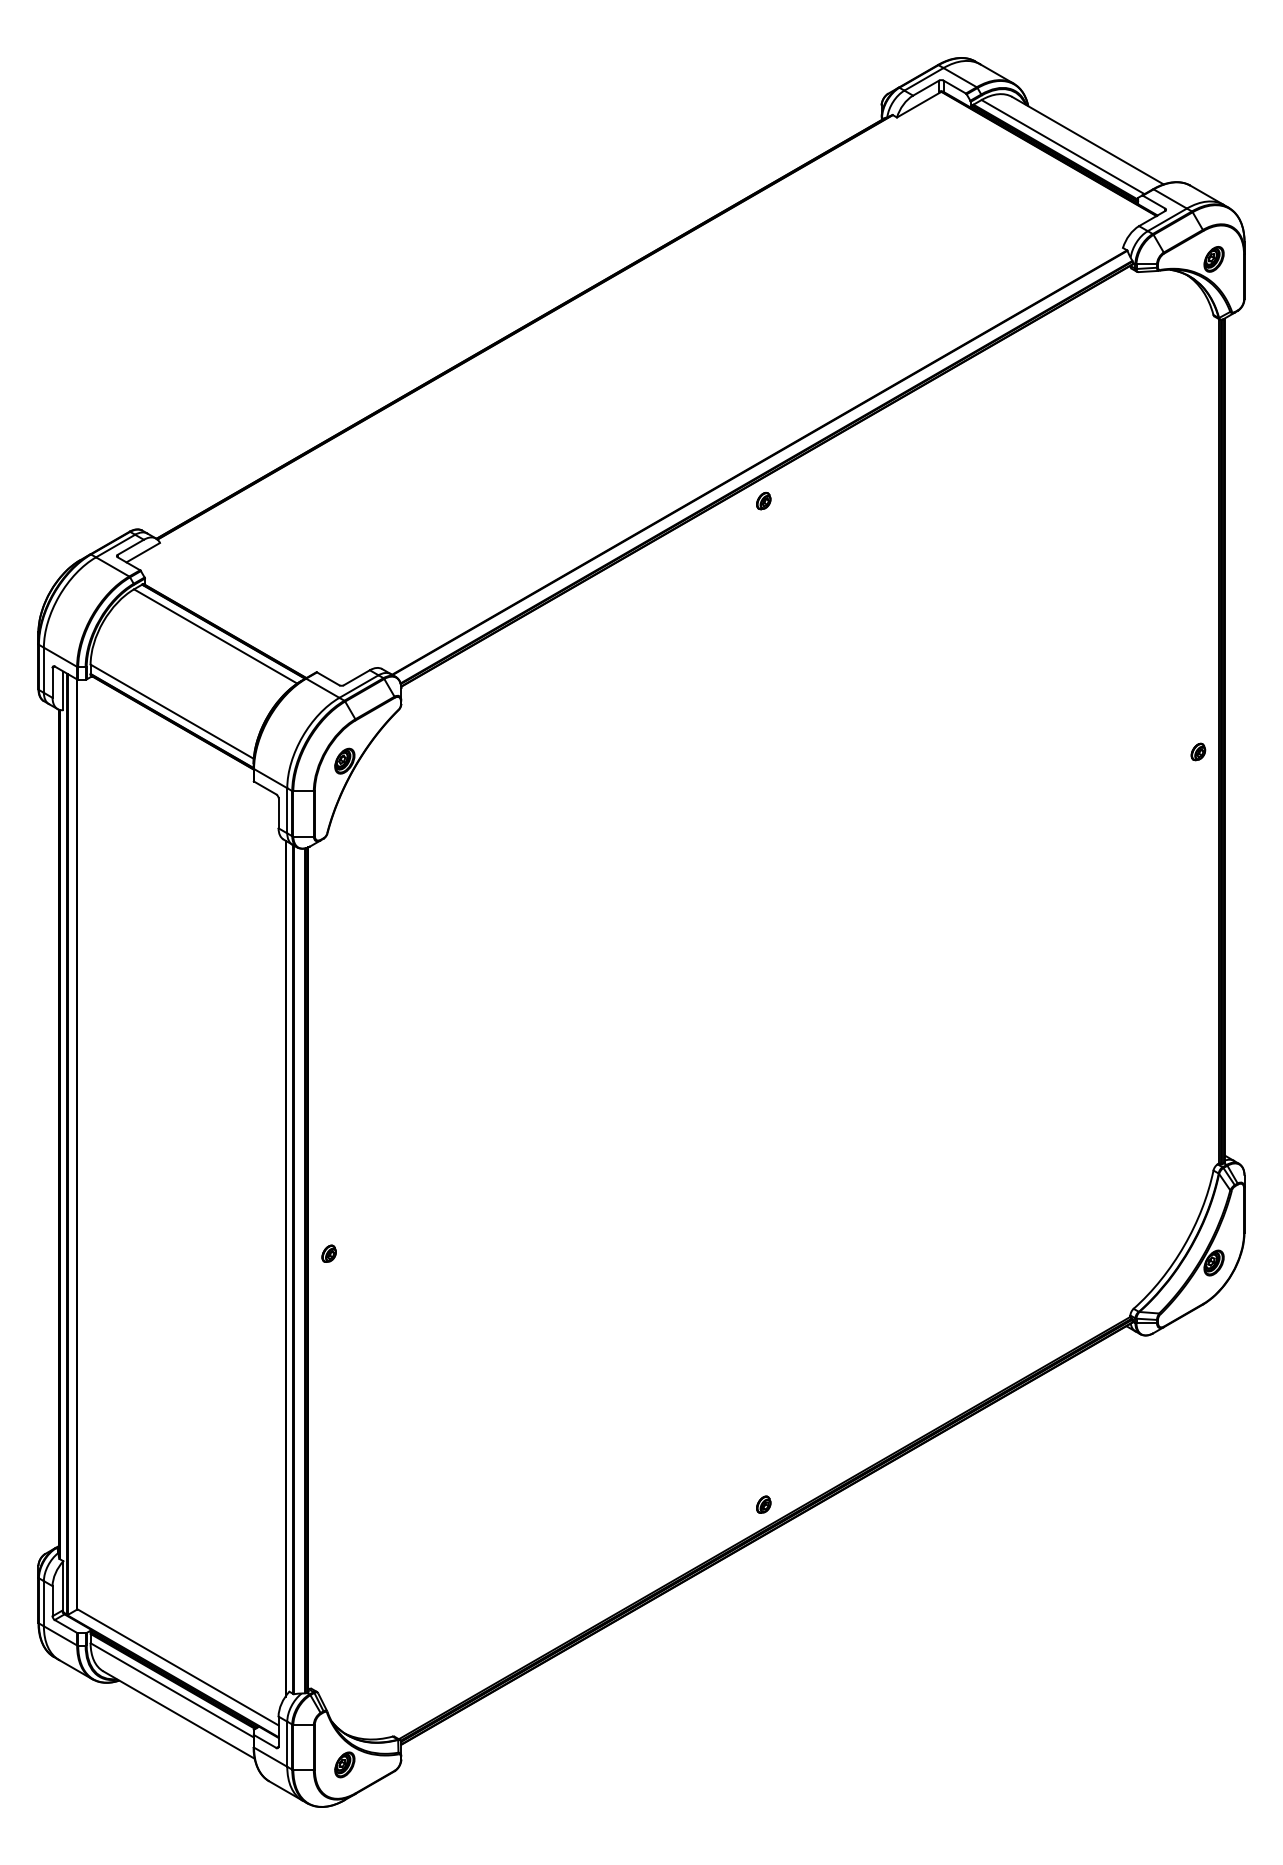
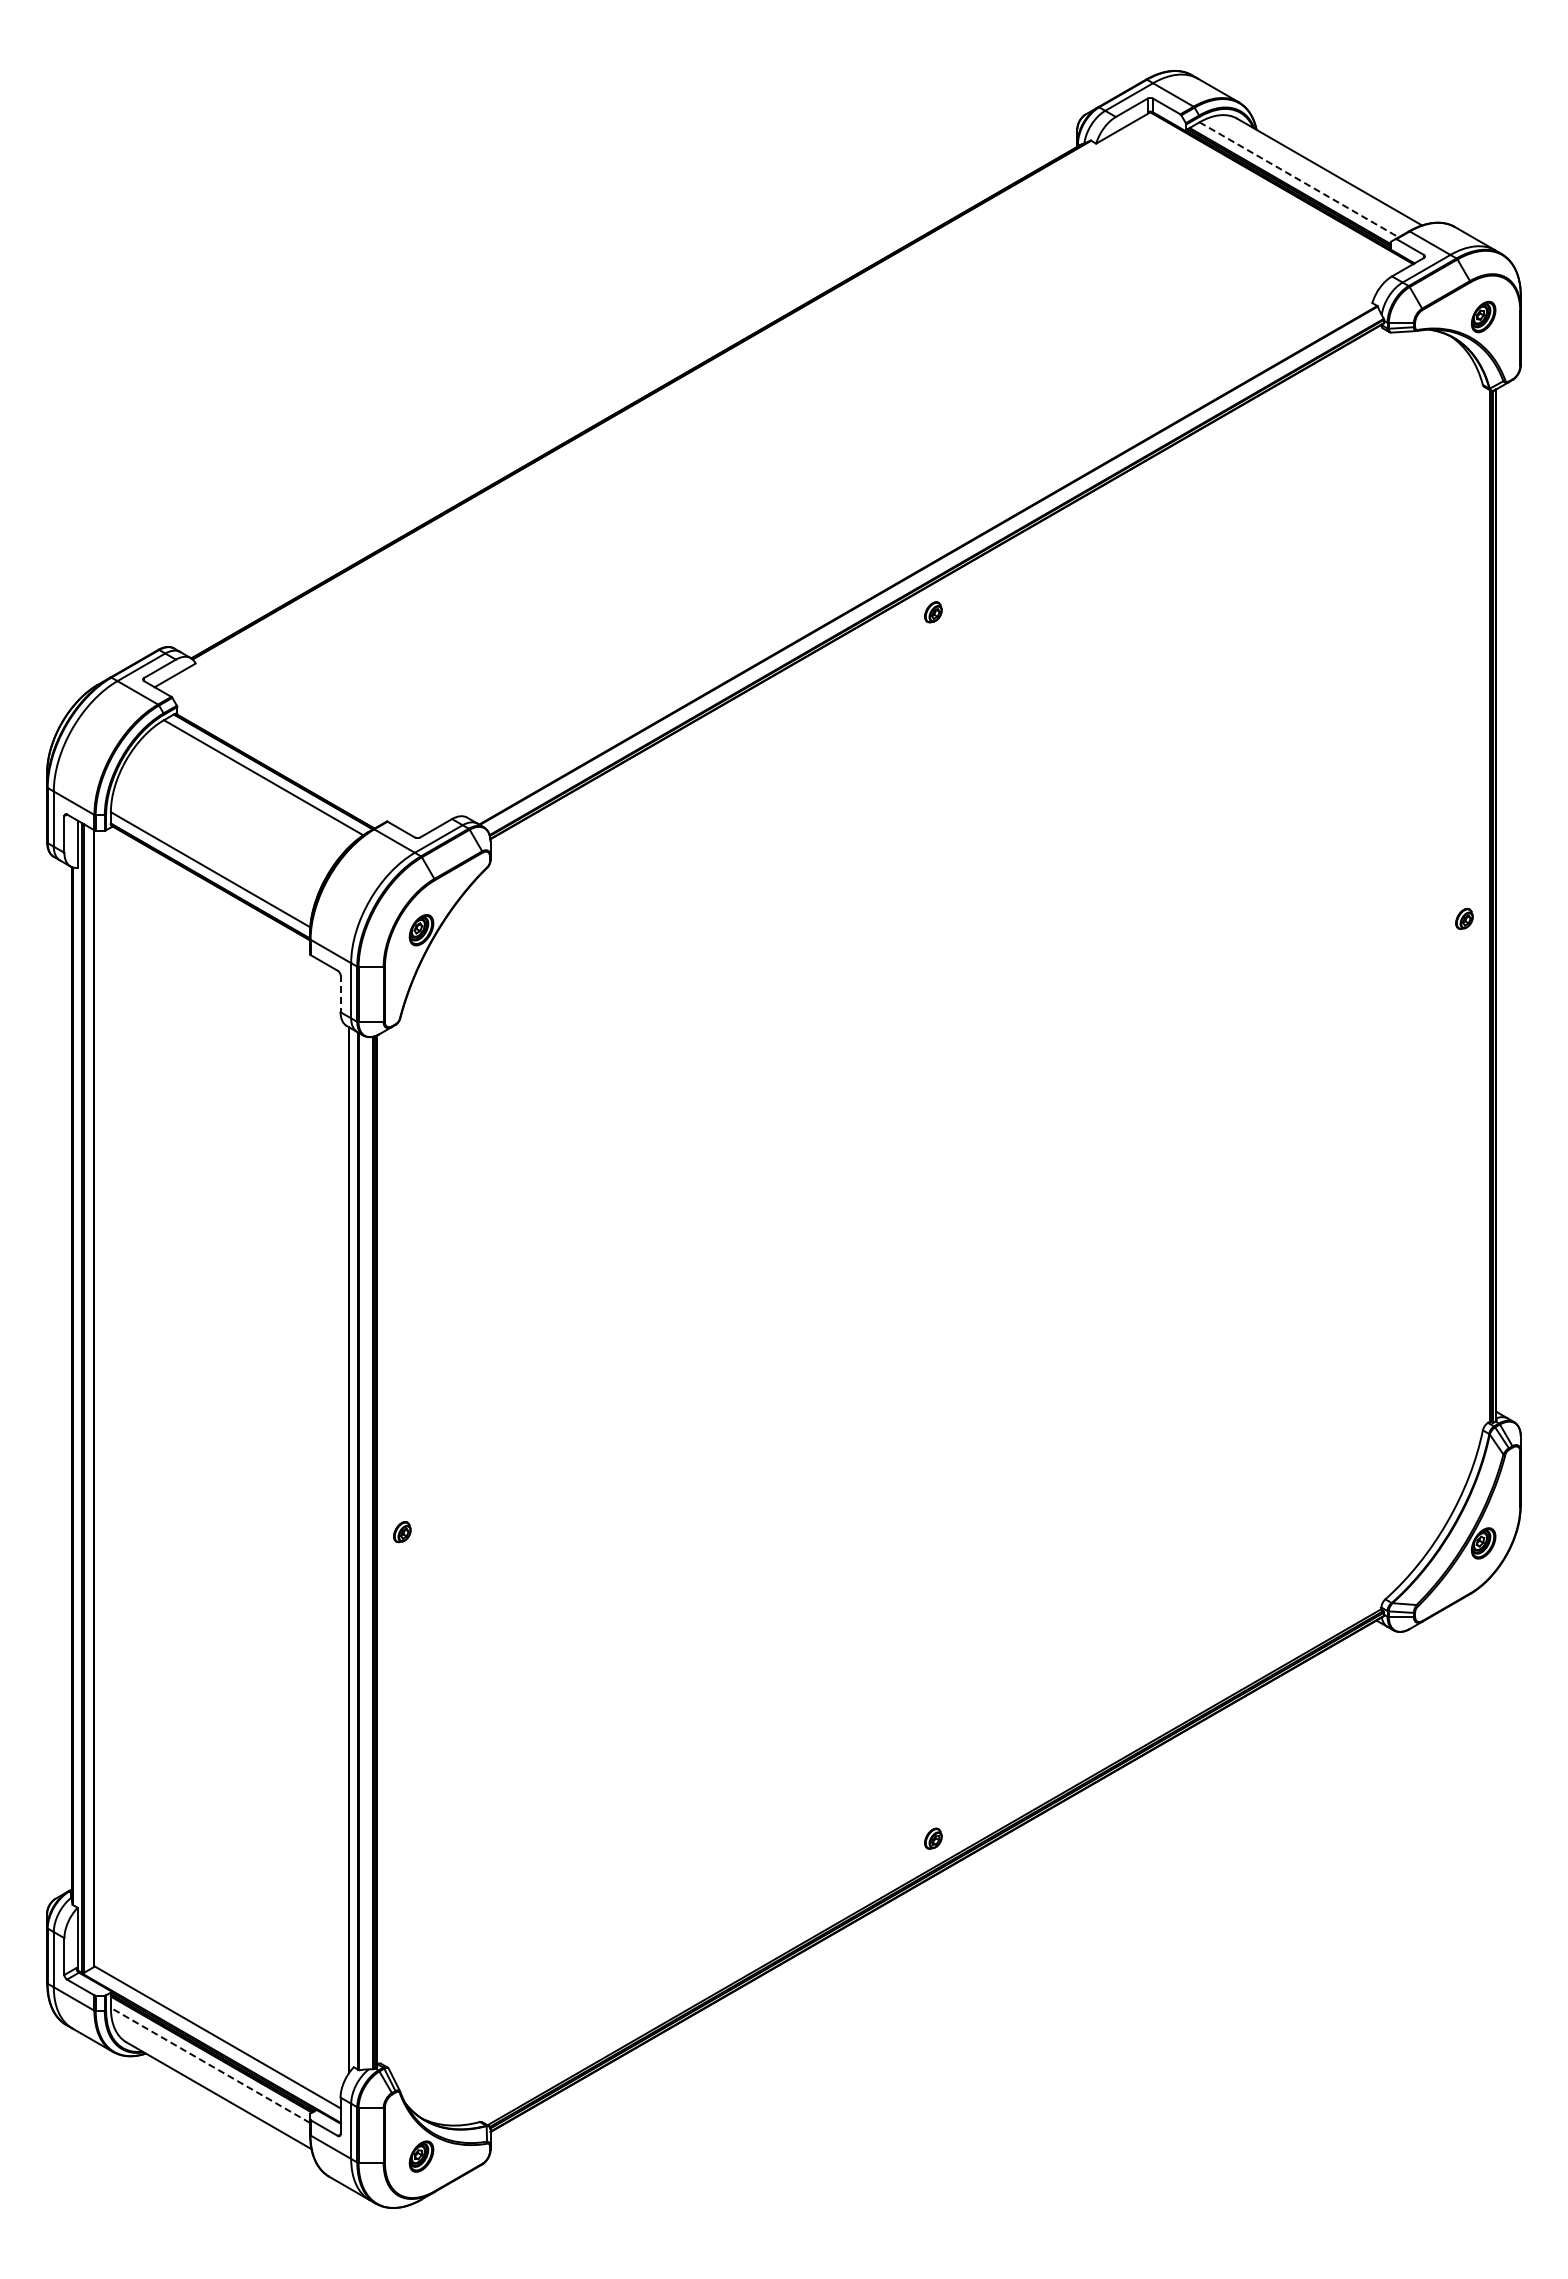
line: (1063, 146) -> (1299, 179), solid -> dashed
line: (278, 813) -> (340, 994), solid -> dashed
line: (172, 1690) -> (210, 2065), solid -> dashed

